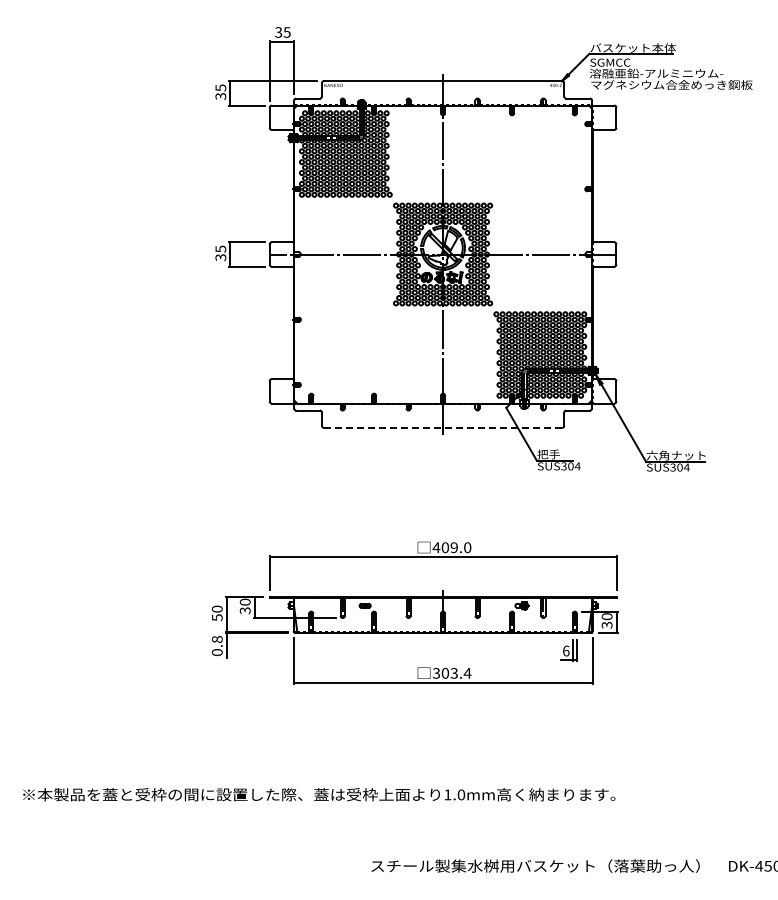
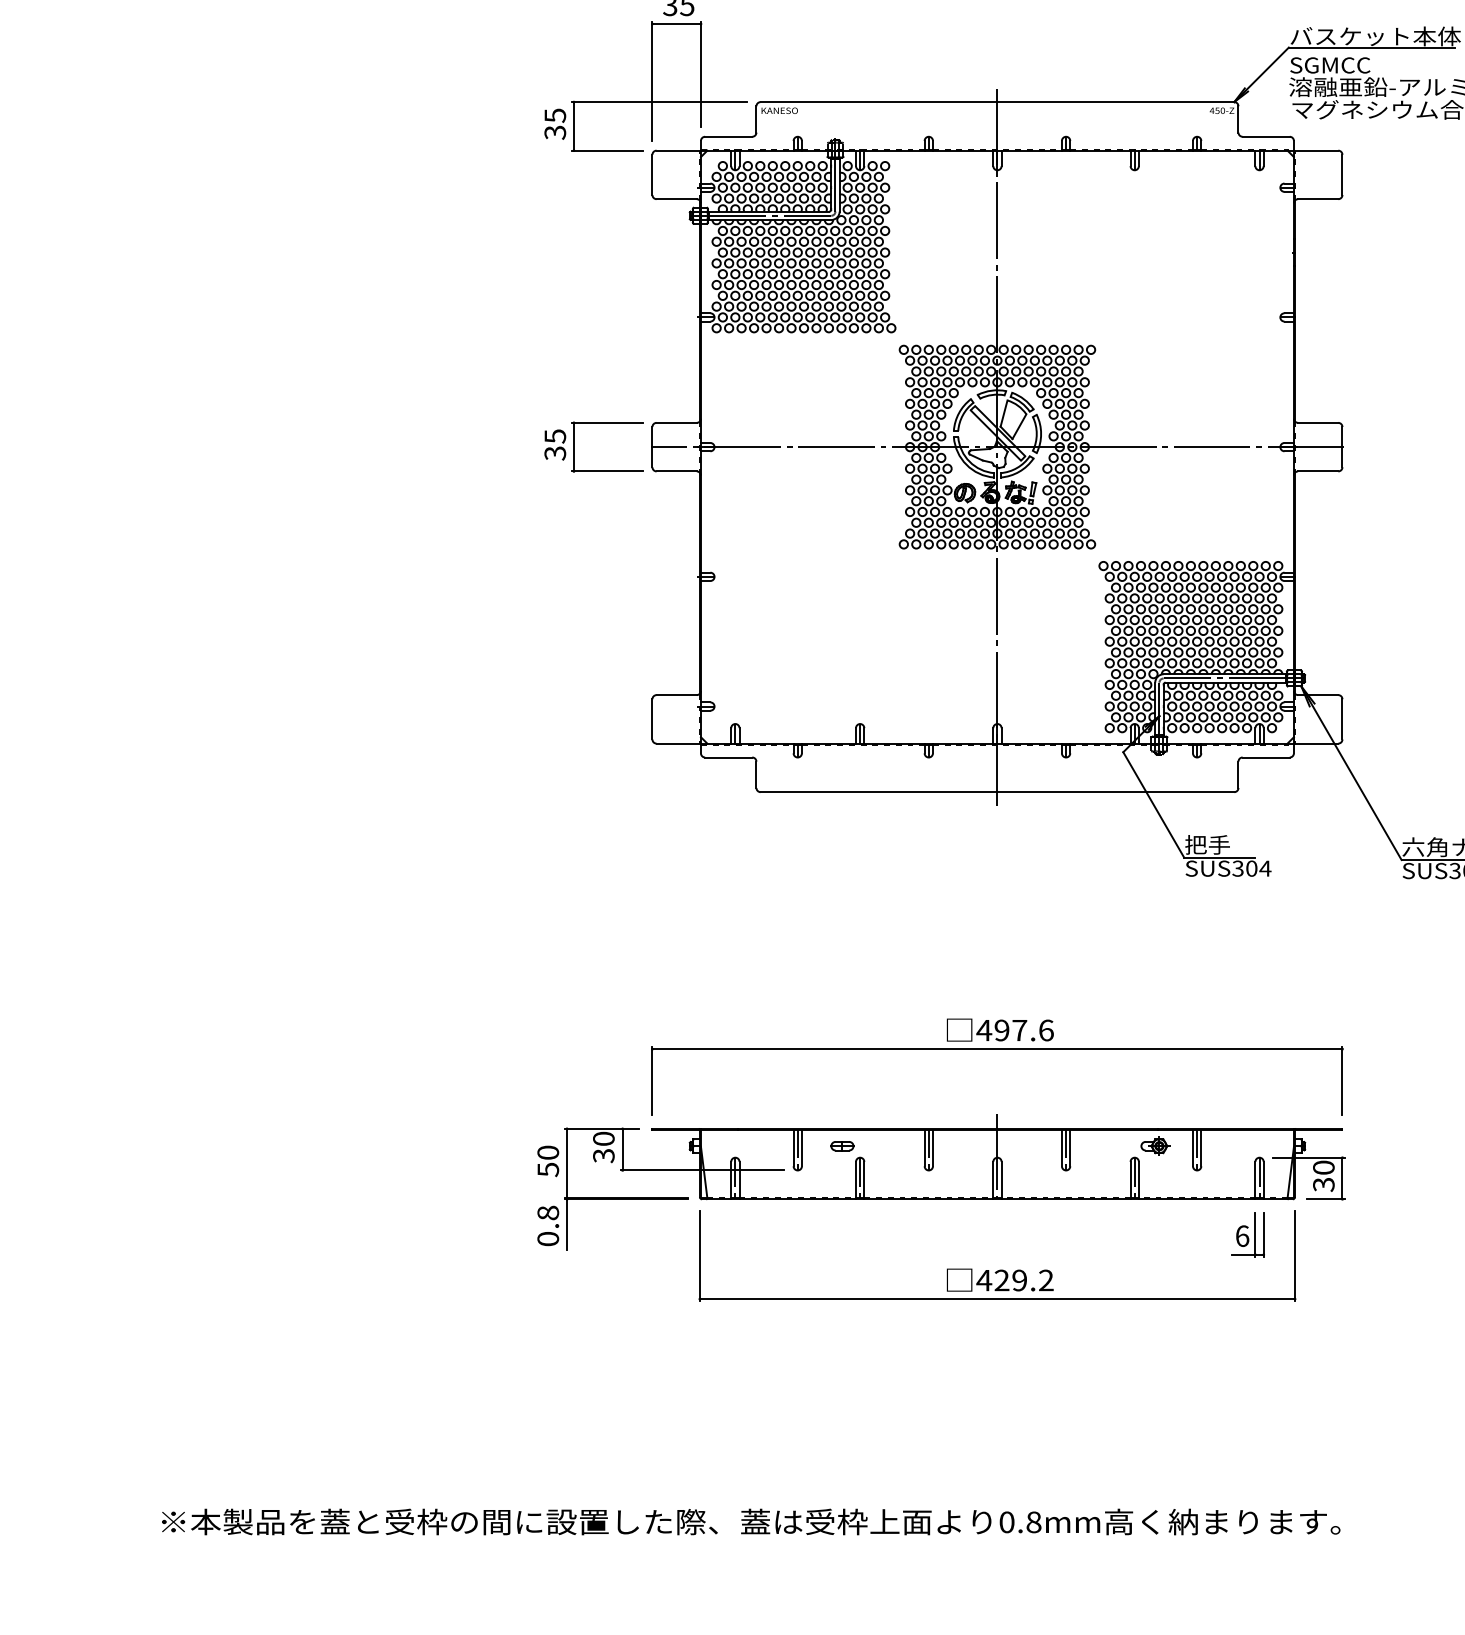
line: (443, 427) -> (998, 791), dashed -> solid
text: (456, 547) -> (1024, 1030), 409.0 -> 497.6
text: (451, 673) -> (1014, 1280), 303.4 -> 429.2
text: (454, 794) -> (1020, 1521), 1.0mm -> 0.8mm

